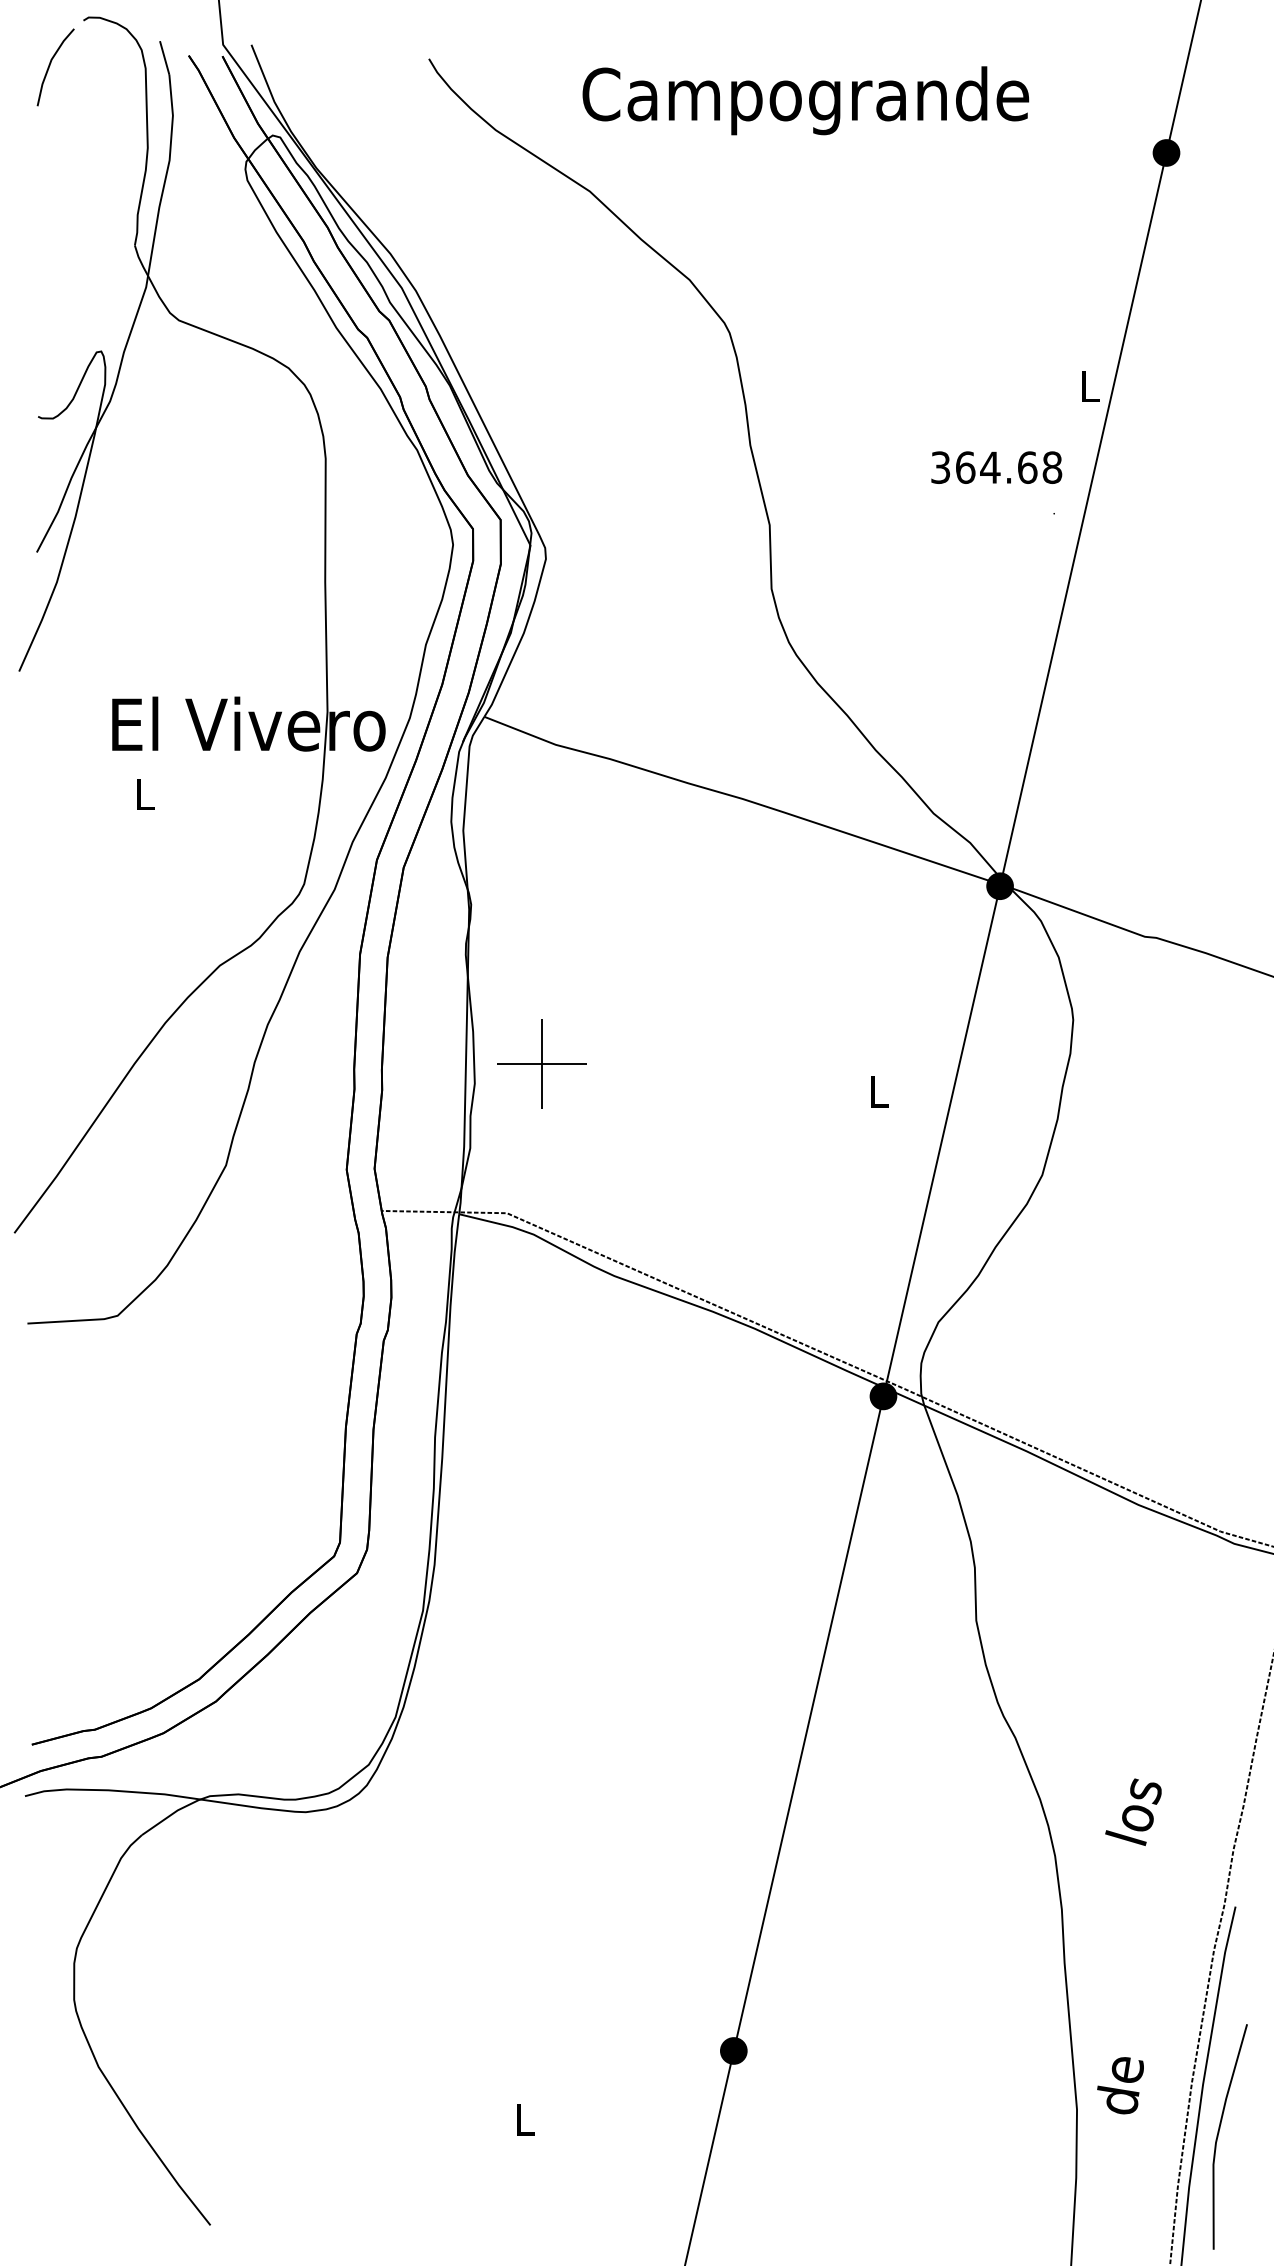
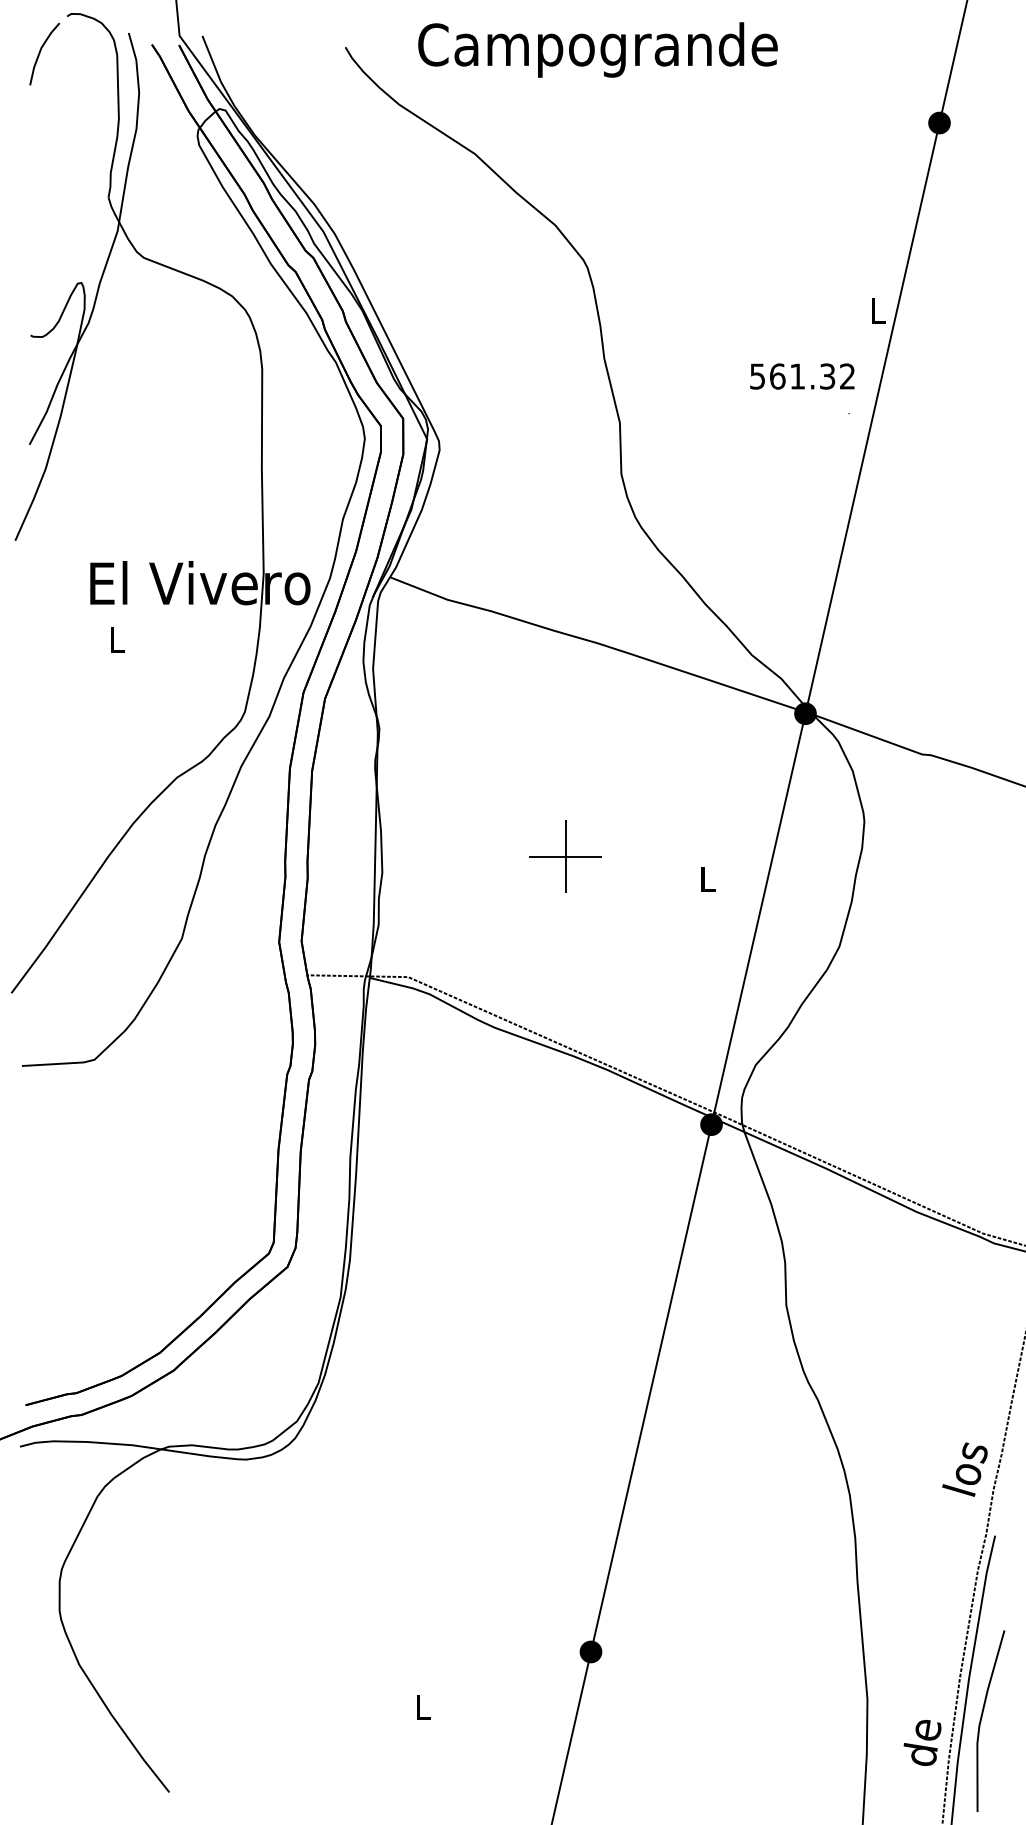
text: (805, 100) -> (597, 49), moved
text: (996, 467) -> (802, 376), 364.68 -> 561.32
part: (542, 1063) -> (565, 856), moved
text: (1132, 1812) -> (964, 1469), moved
text: (1120, 2085) -> (922, 1742), moved

